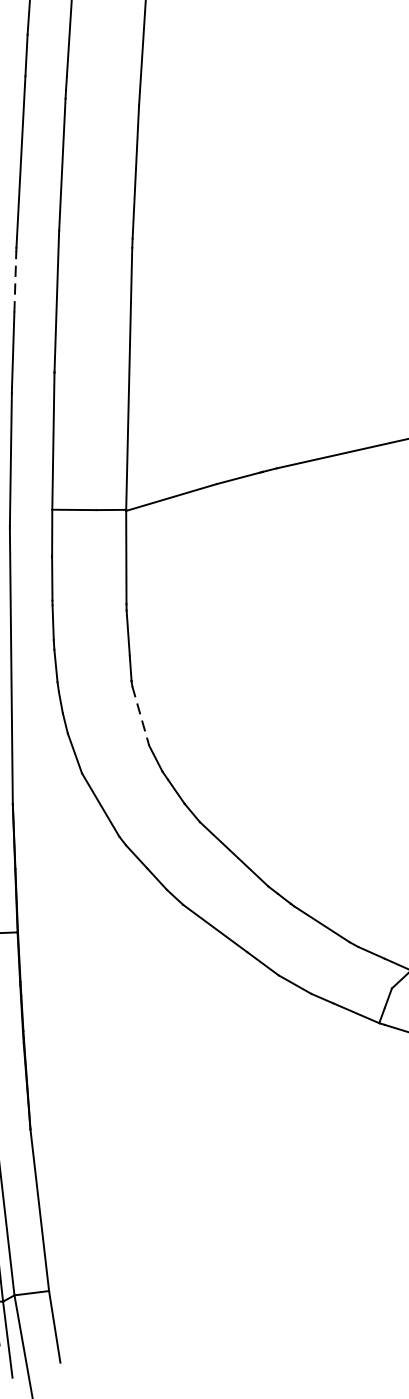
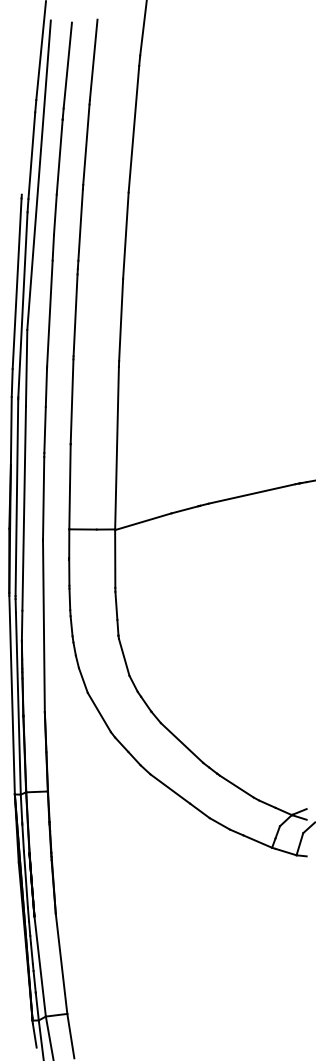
line: (15, 281) -> (46, 387), dashed -> solid
line: (141, 716) -> (124, 657), dashed -> solid

